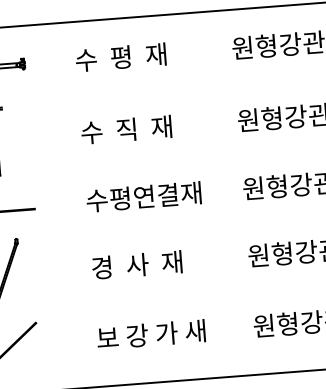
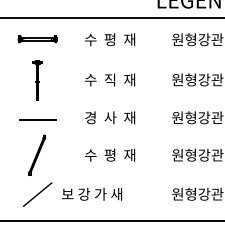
text: (143, 196) -> (116, 117), 수평연결재 -> 경  사  재
text: (119, 265) -> (100, 154), 경  사  재 -> 수  평  재
text: (150, 333) -> (91, 193), moved

